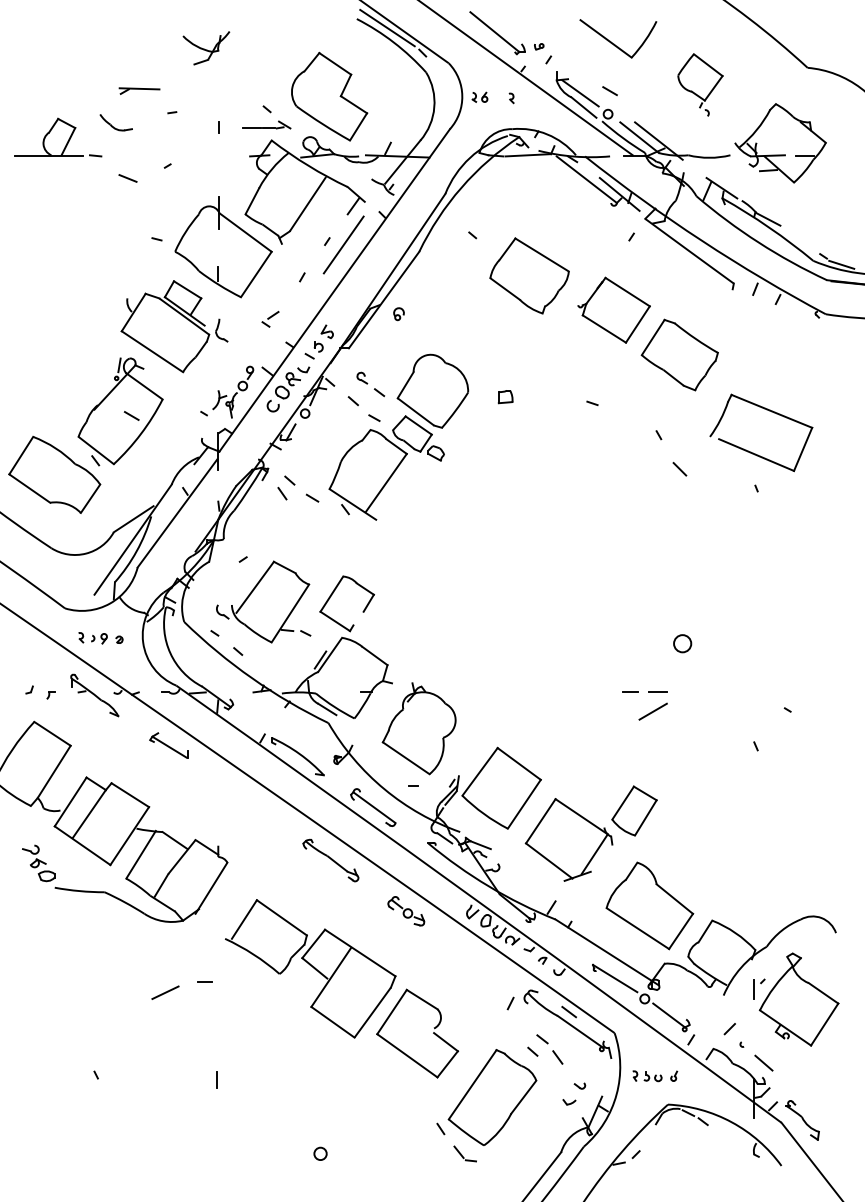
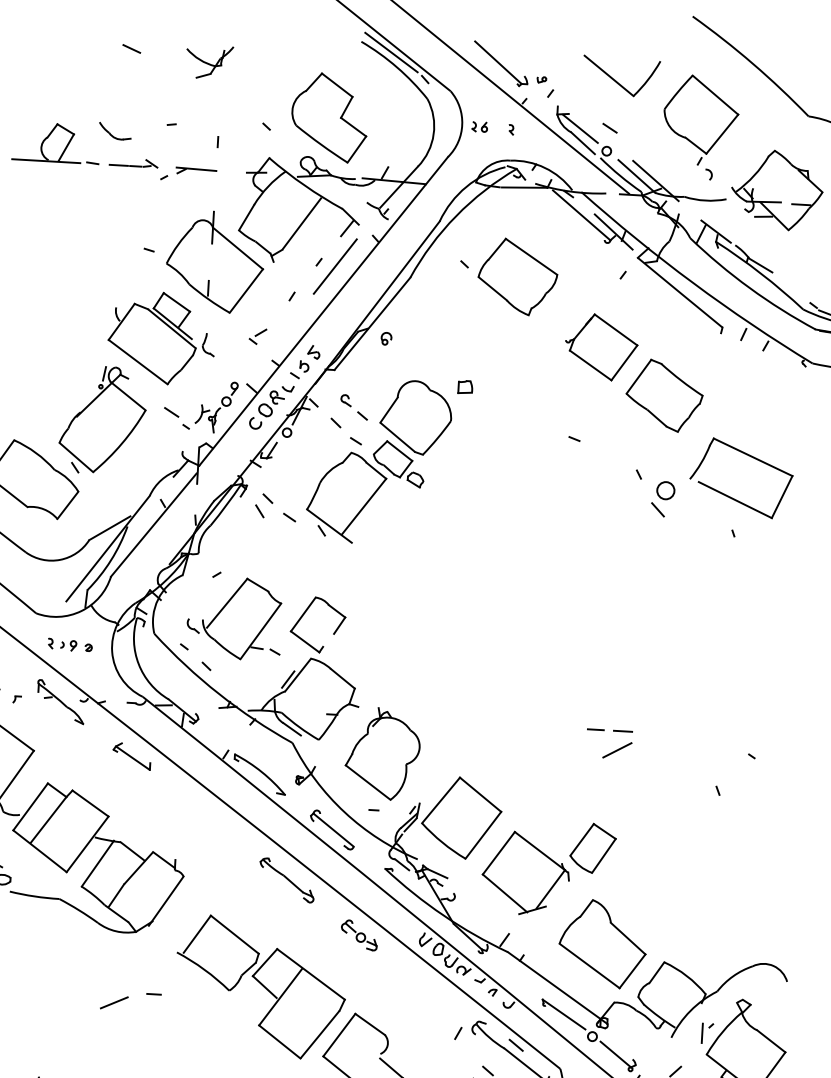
part: (700, 84) -> (700, 126), size x1.67
part: (139, 90) -> (196, 170), moved
part: (266, 124) -> (133, 162), moved
line: (127, 178) -> (131, 48), moved
part: (529, 275) -> (517, 276), moved
part: (505, 397) -> (465, 387), moved
line: (131, 415) -> (171, 411), moved
circle: (682, 643) -> (665, 490), moved

